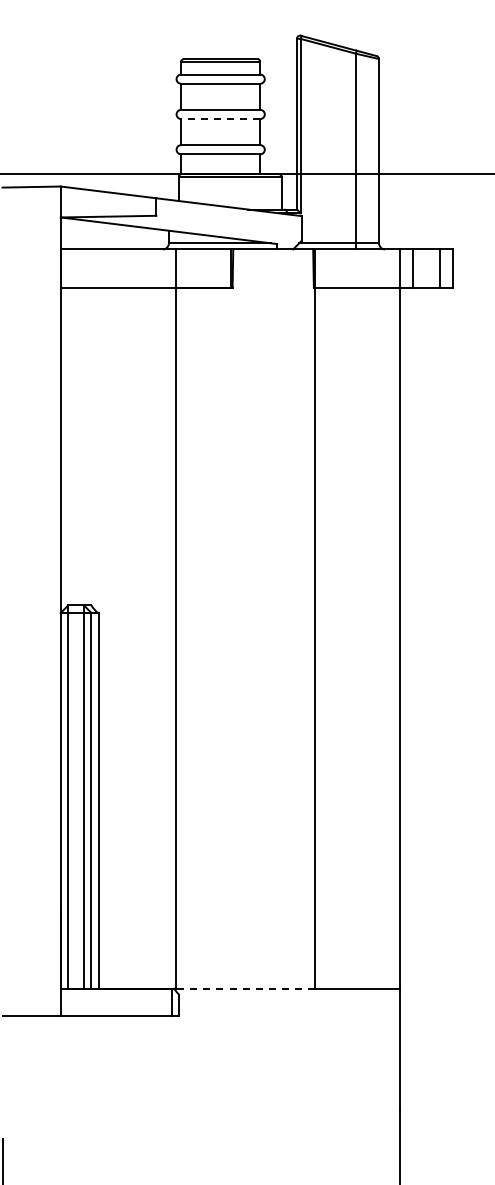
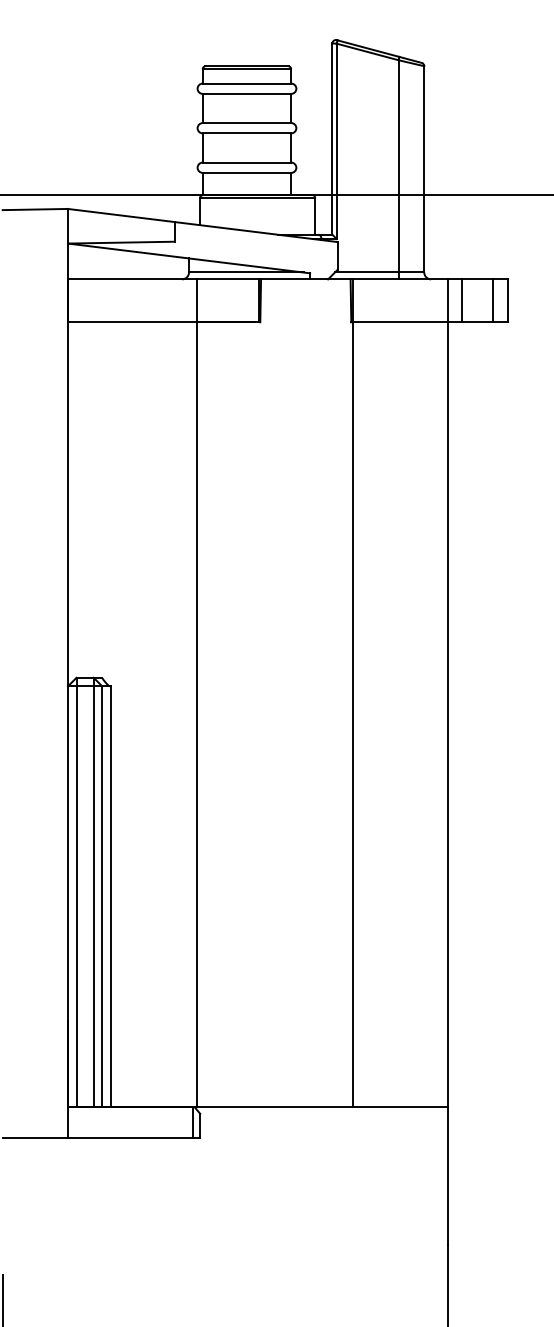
line: (220, 119) -> (246, 133), dashed -> solid
line: (245, 988) -> (274, 1106), dashed -> solid

